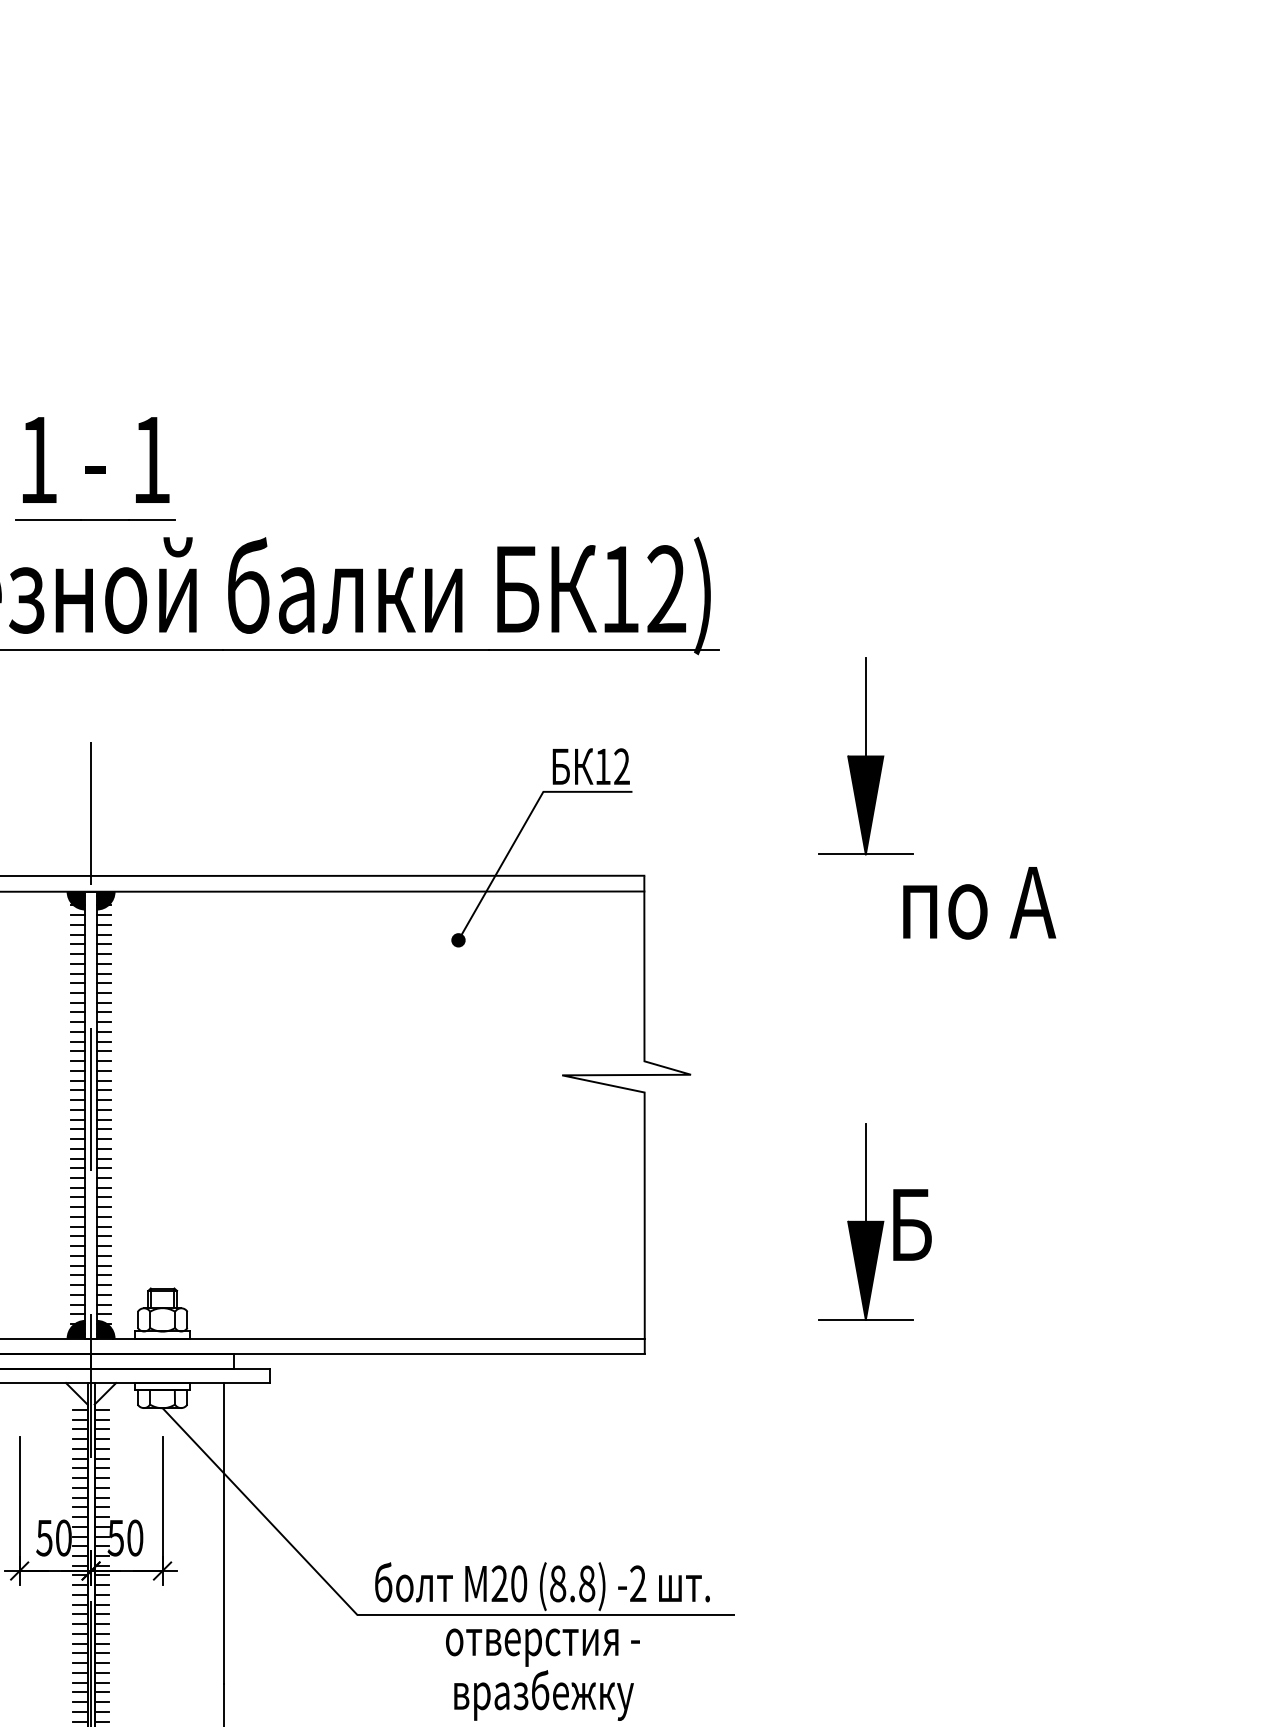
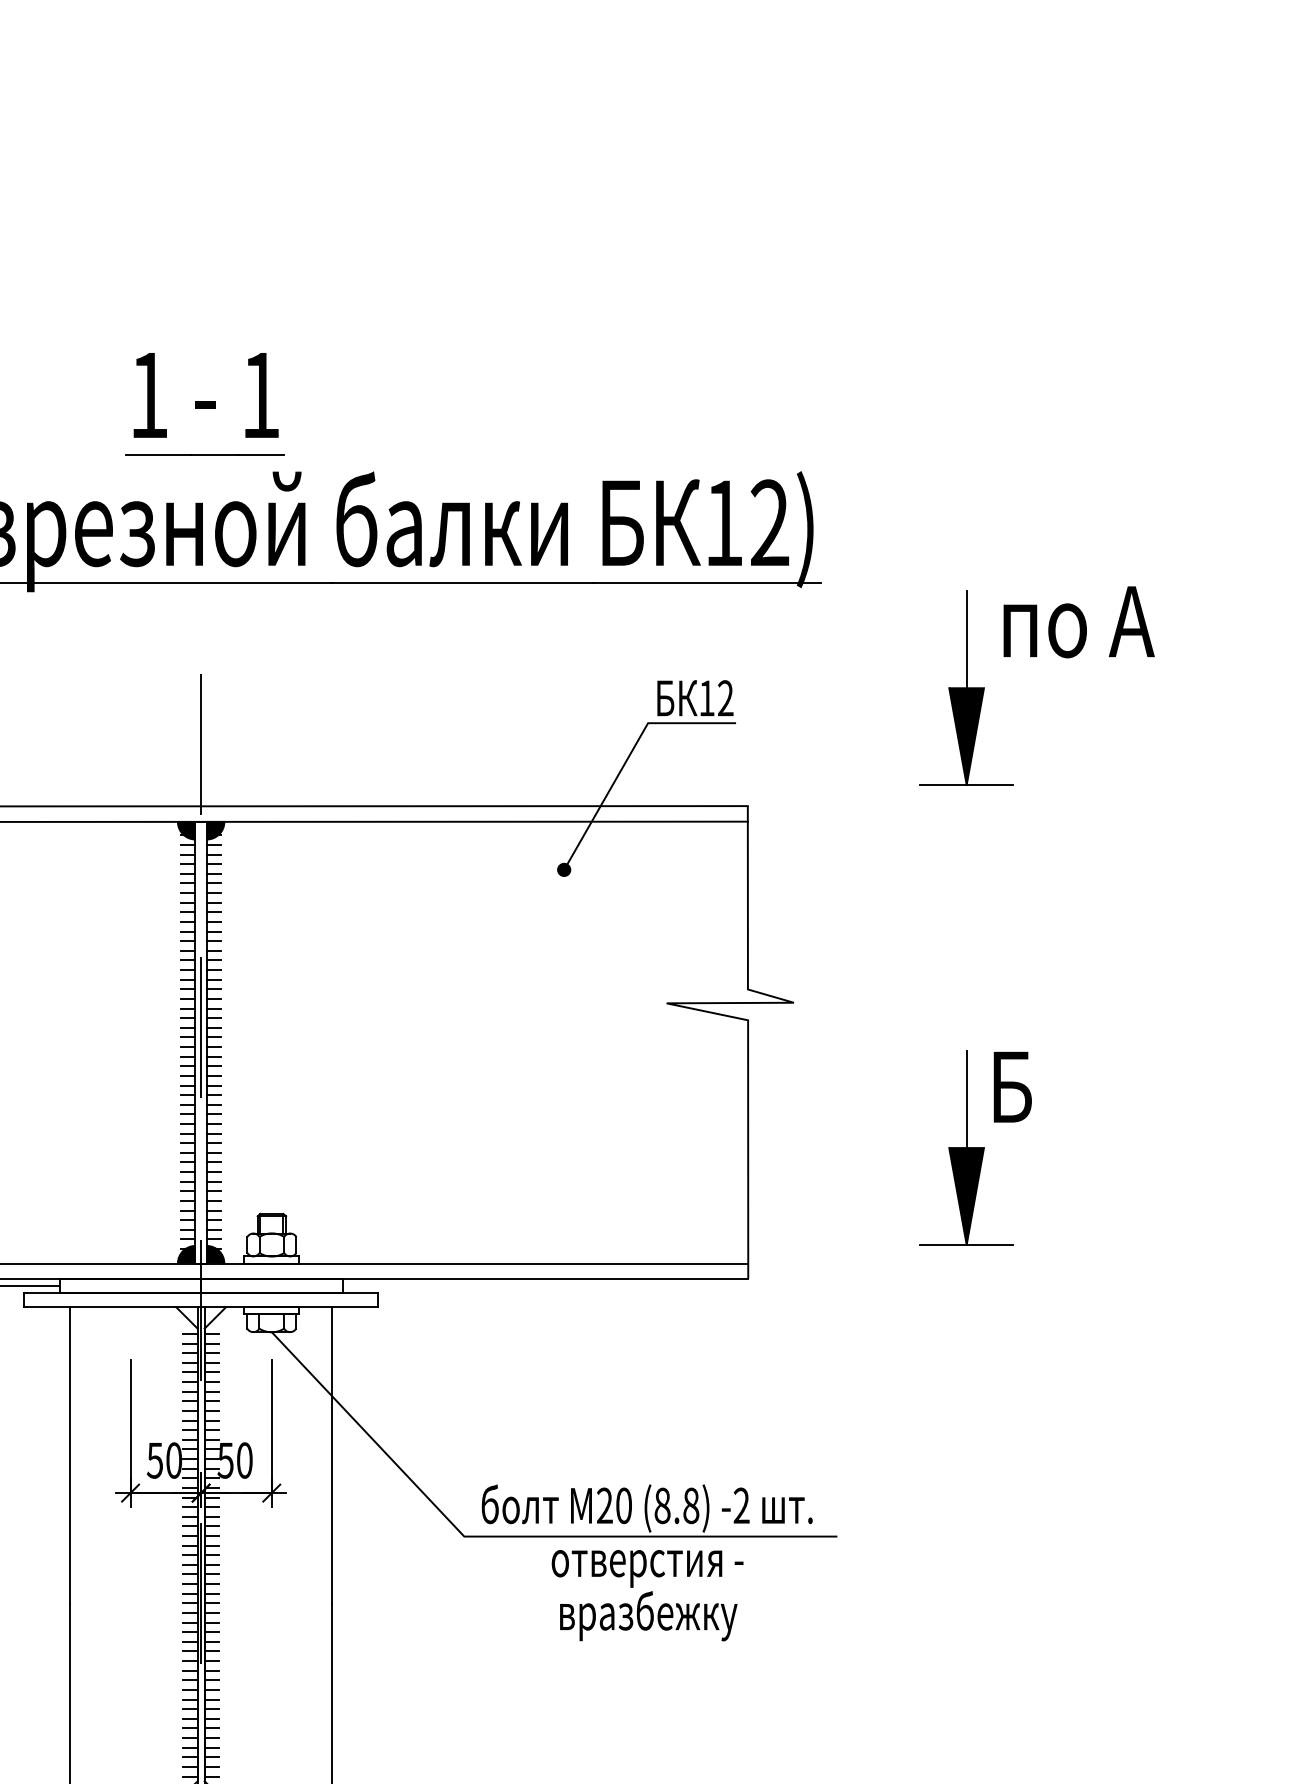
text: (978, 903) -> (1078, 622), moved
text: (912, 1224) -> (1012, 1086), moved

